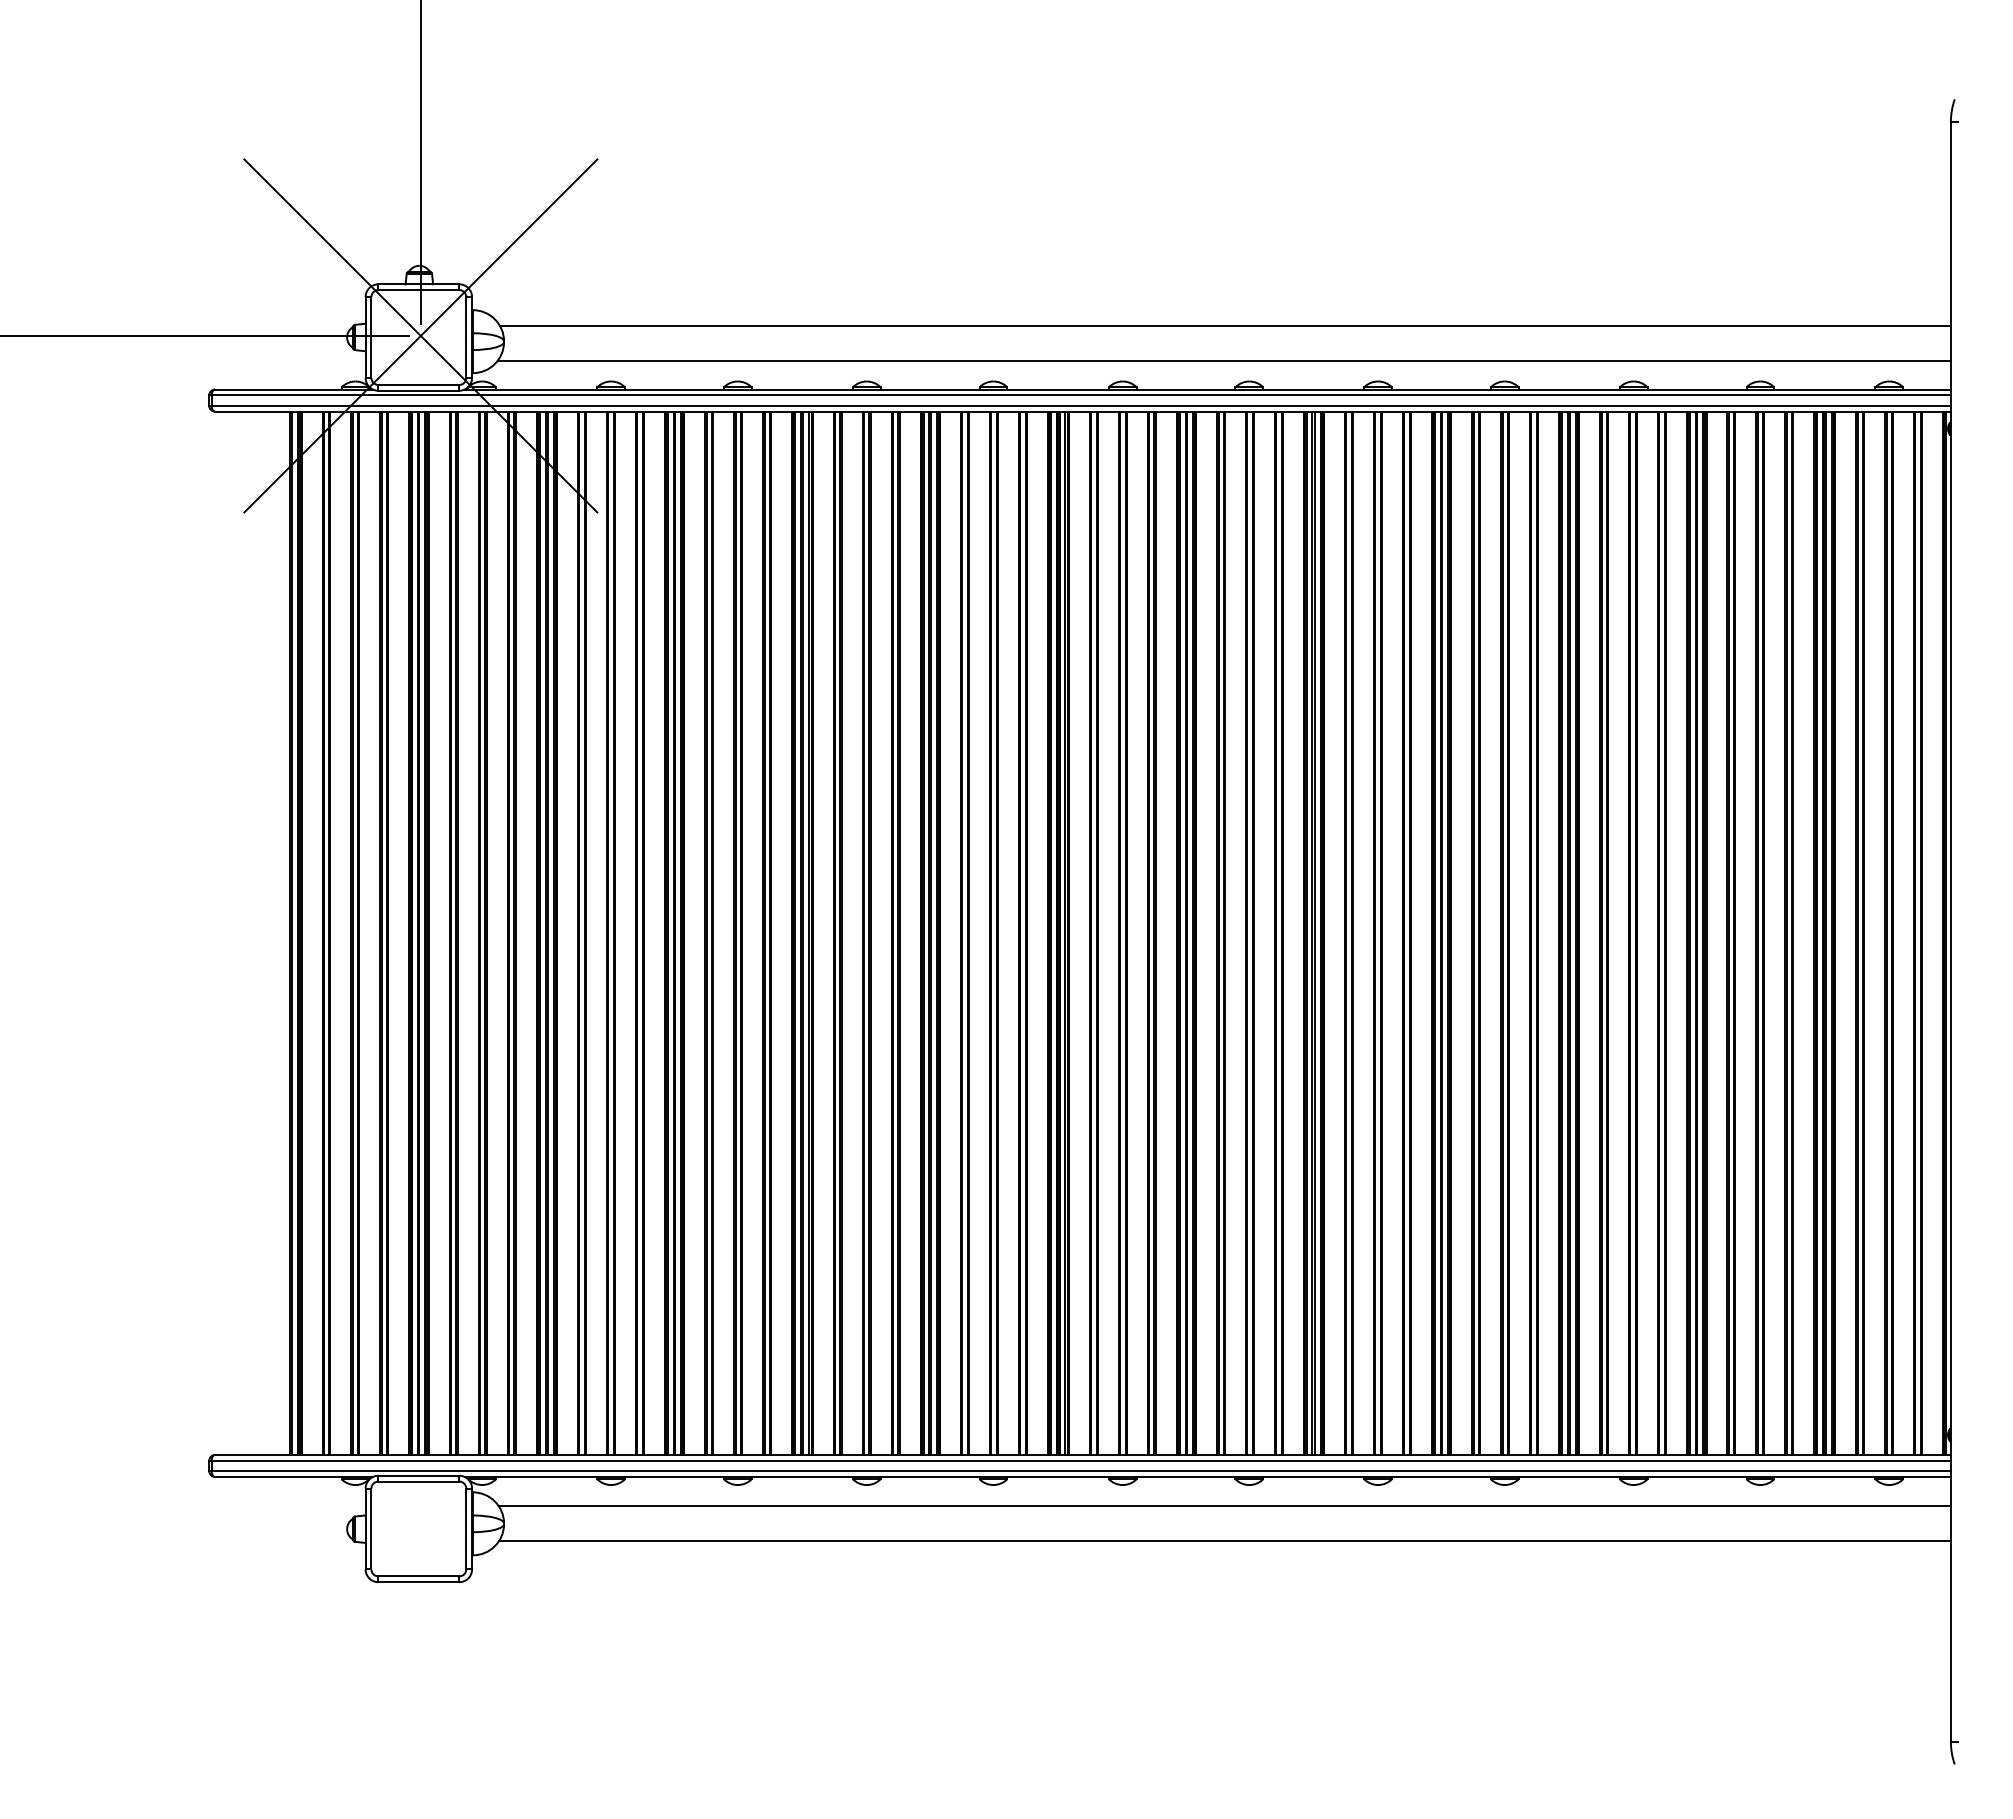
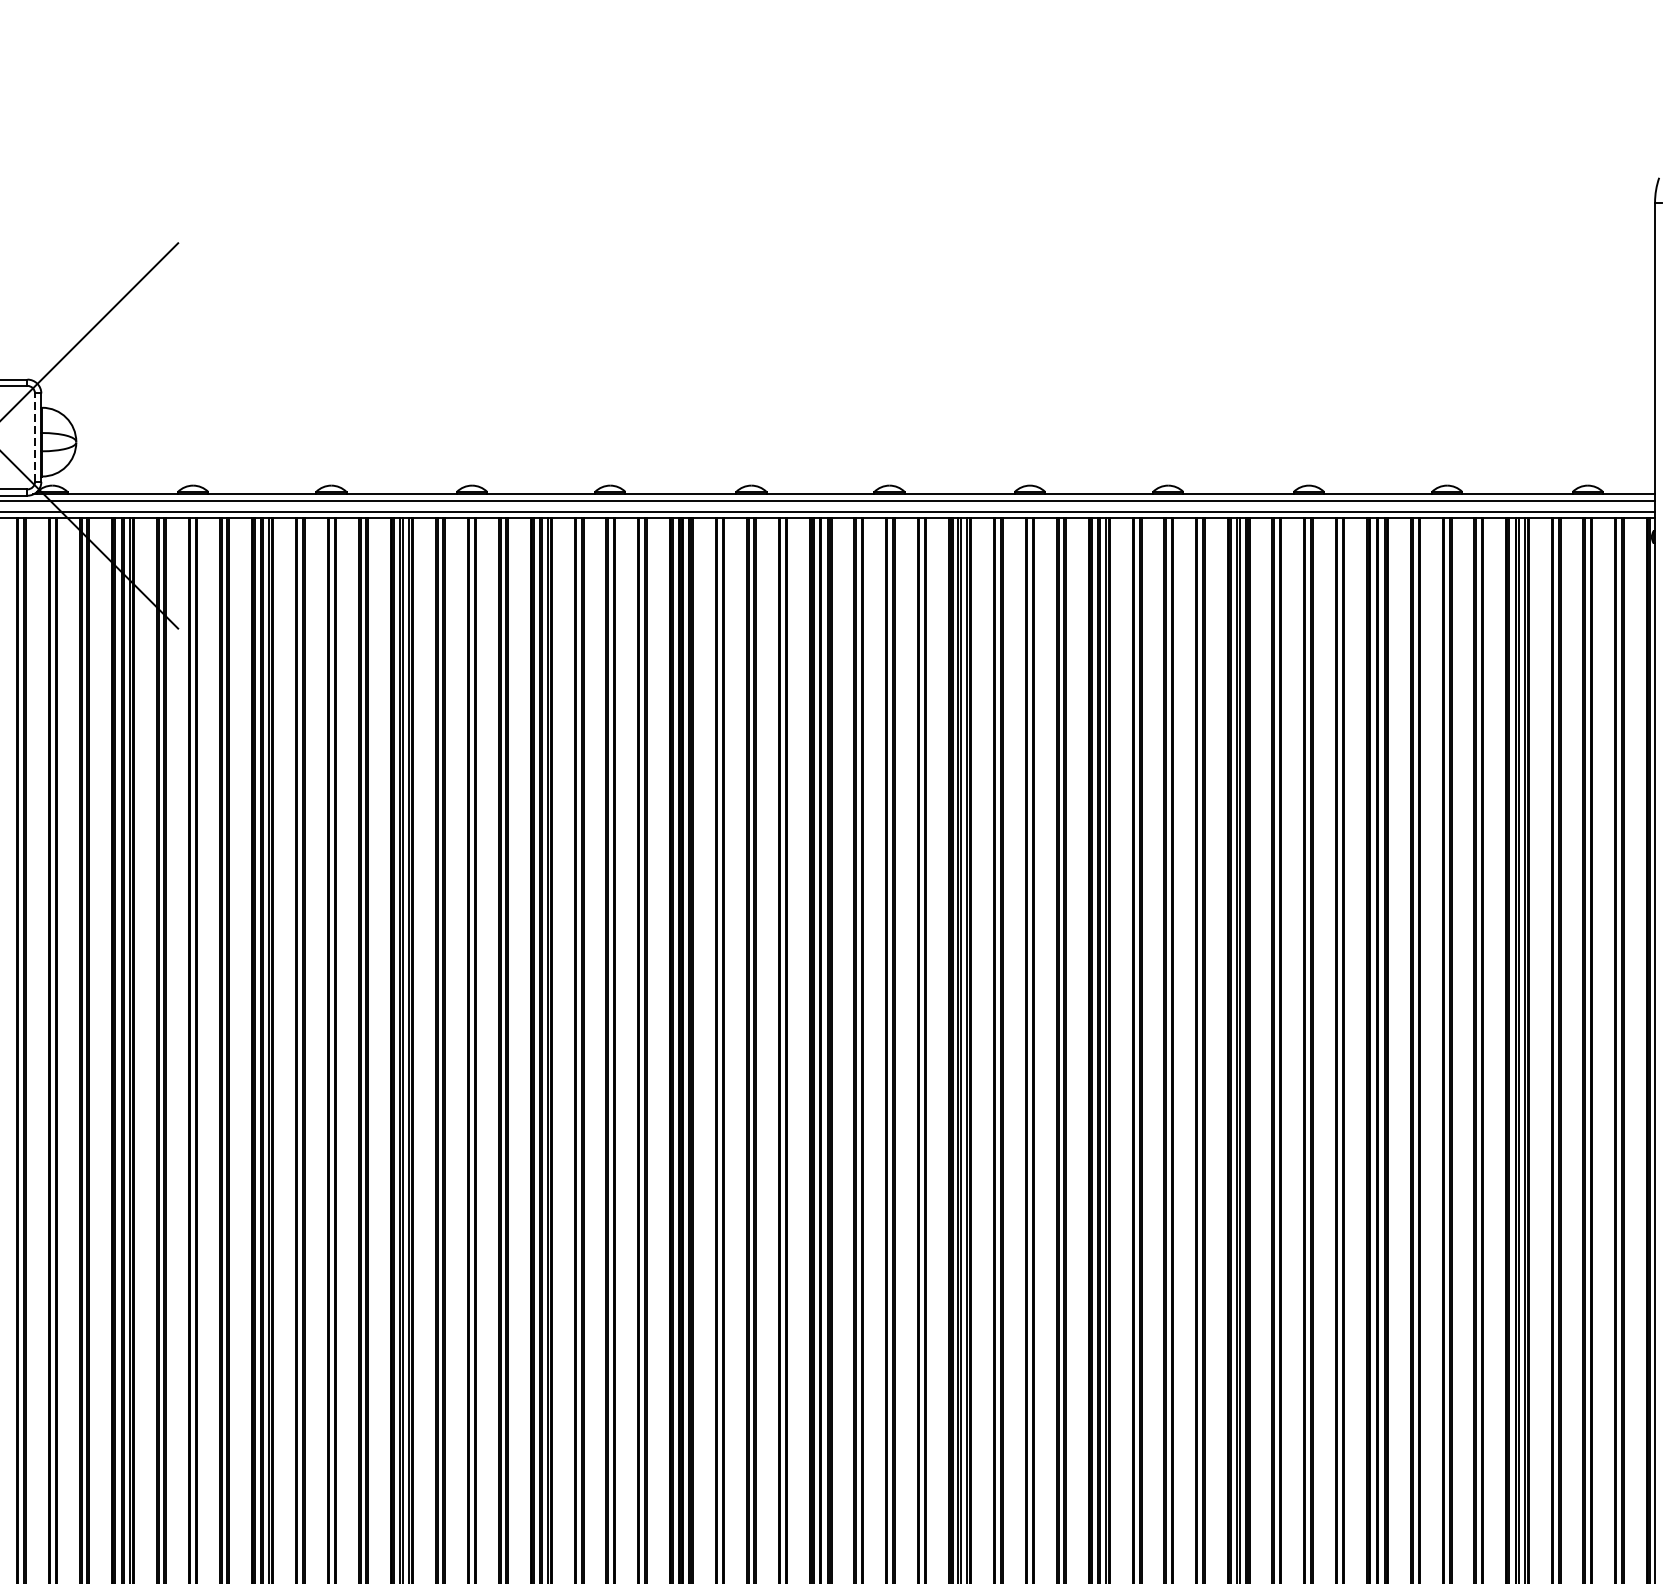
line: (1225, 325) -> (863, 424), removed
line: (466, 337) -> (35, 437), solid -> dashed
line: (1223, 360) -> (861, 462), removed

